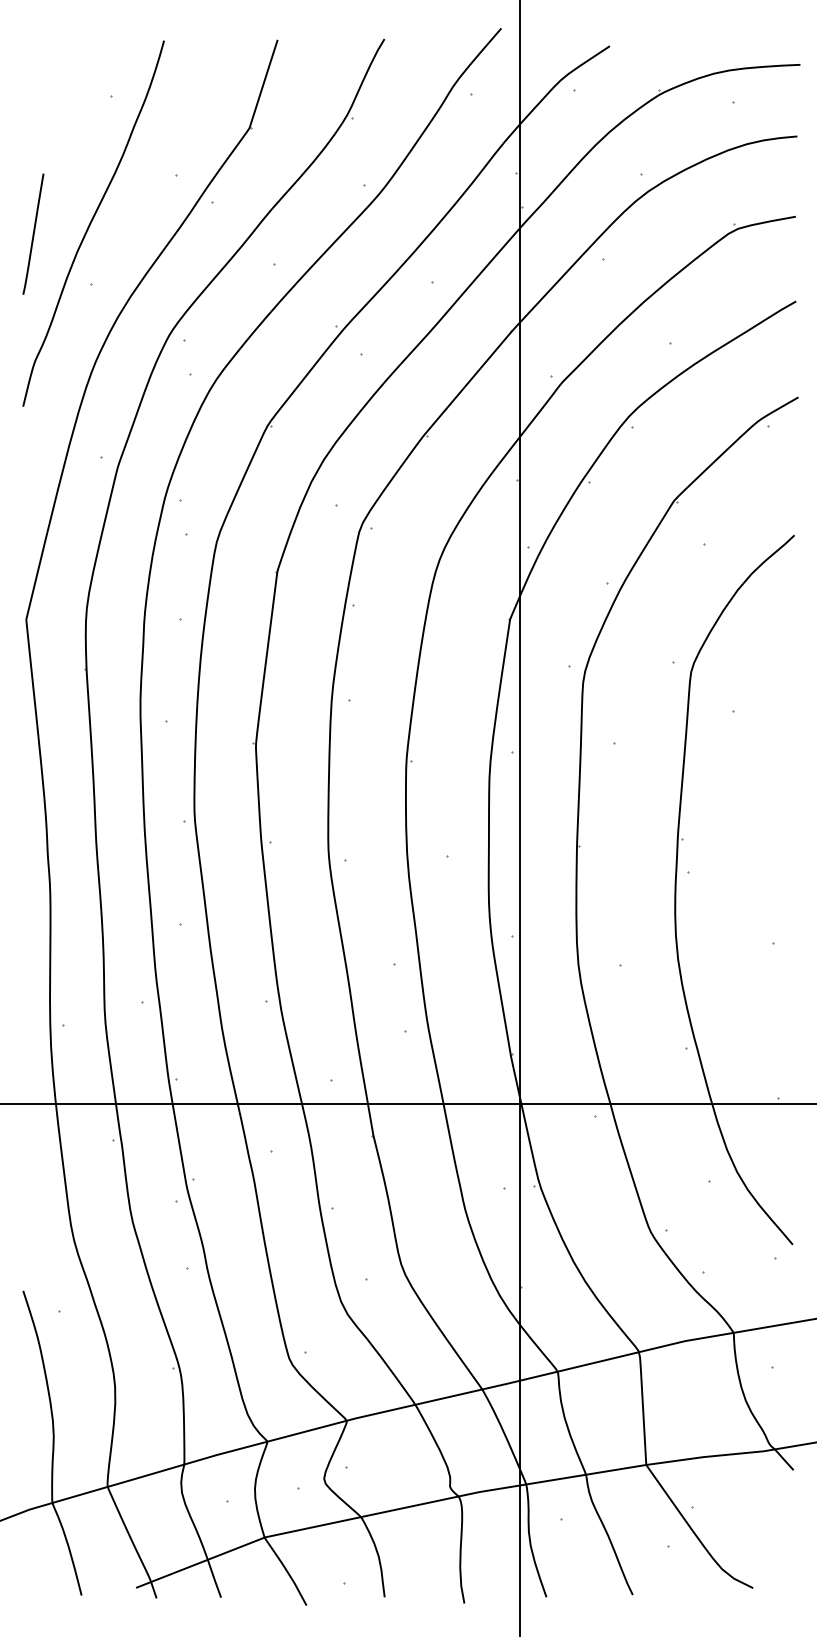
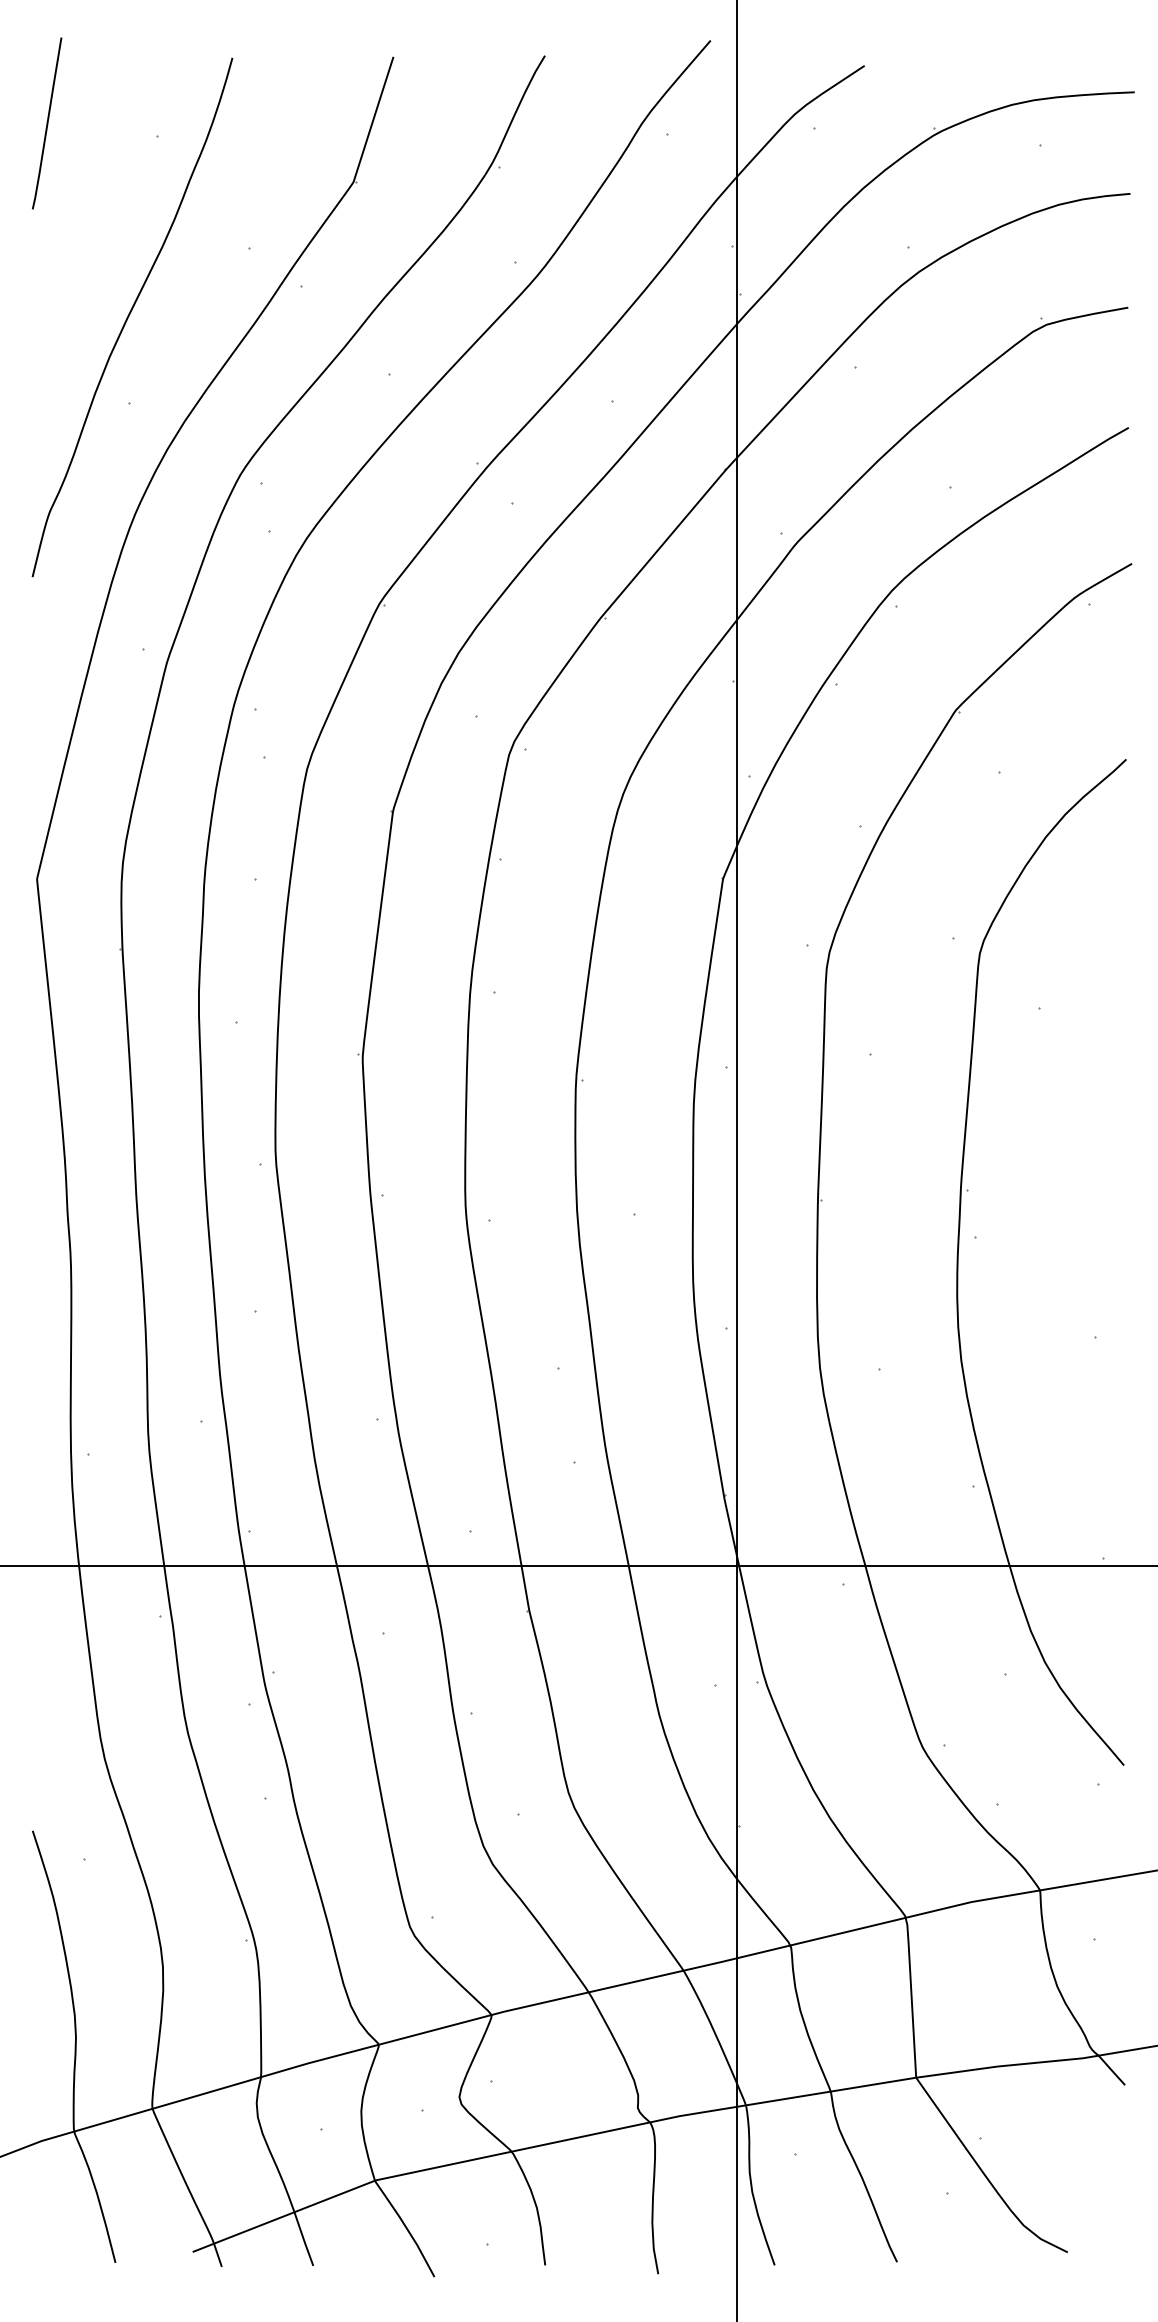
line: (33, 234) -> (47, 123), moved

